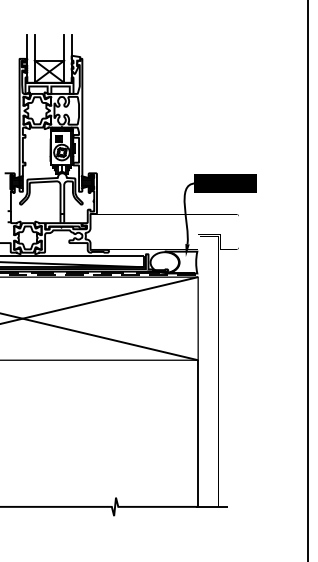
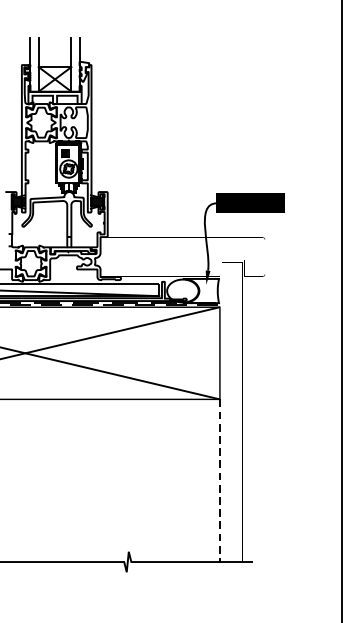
line: (198, 434) -> (220, 481), solid -> dashed

